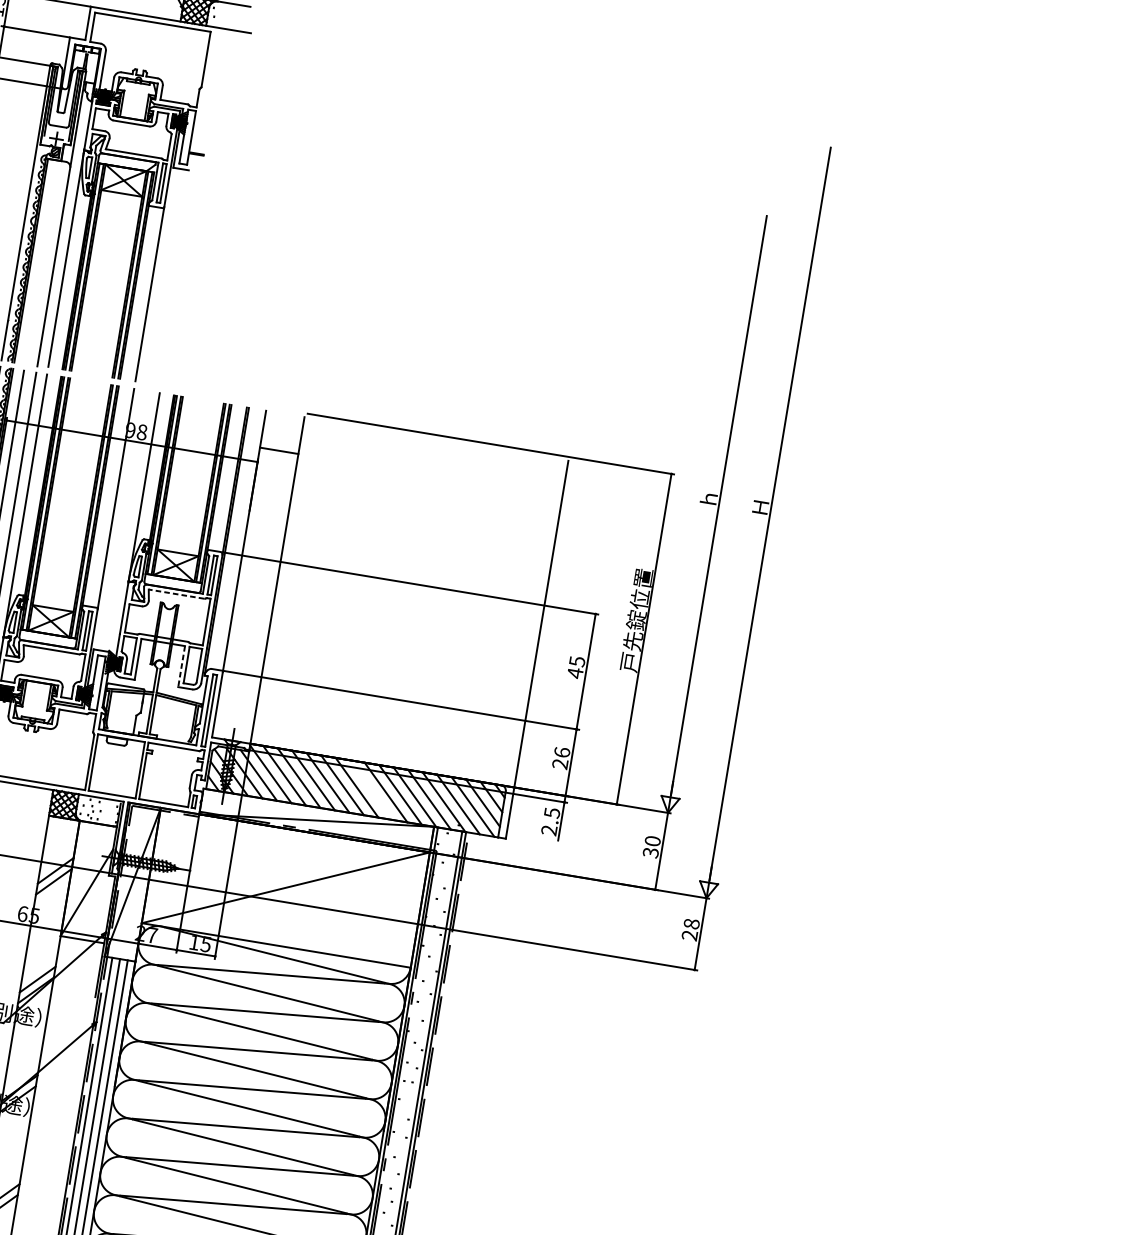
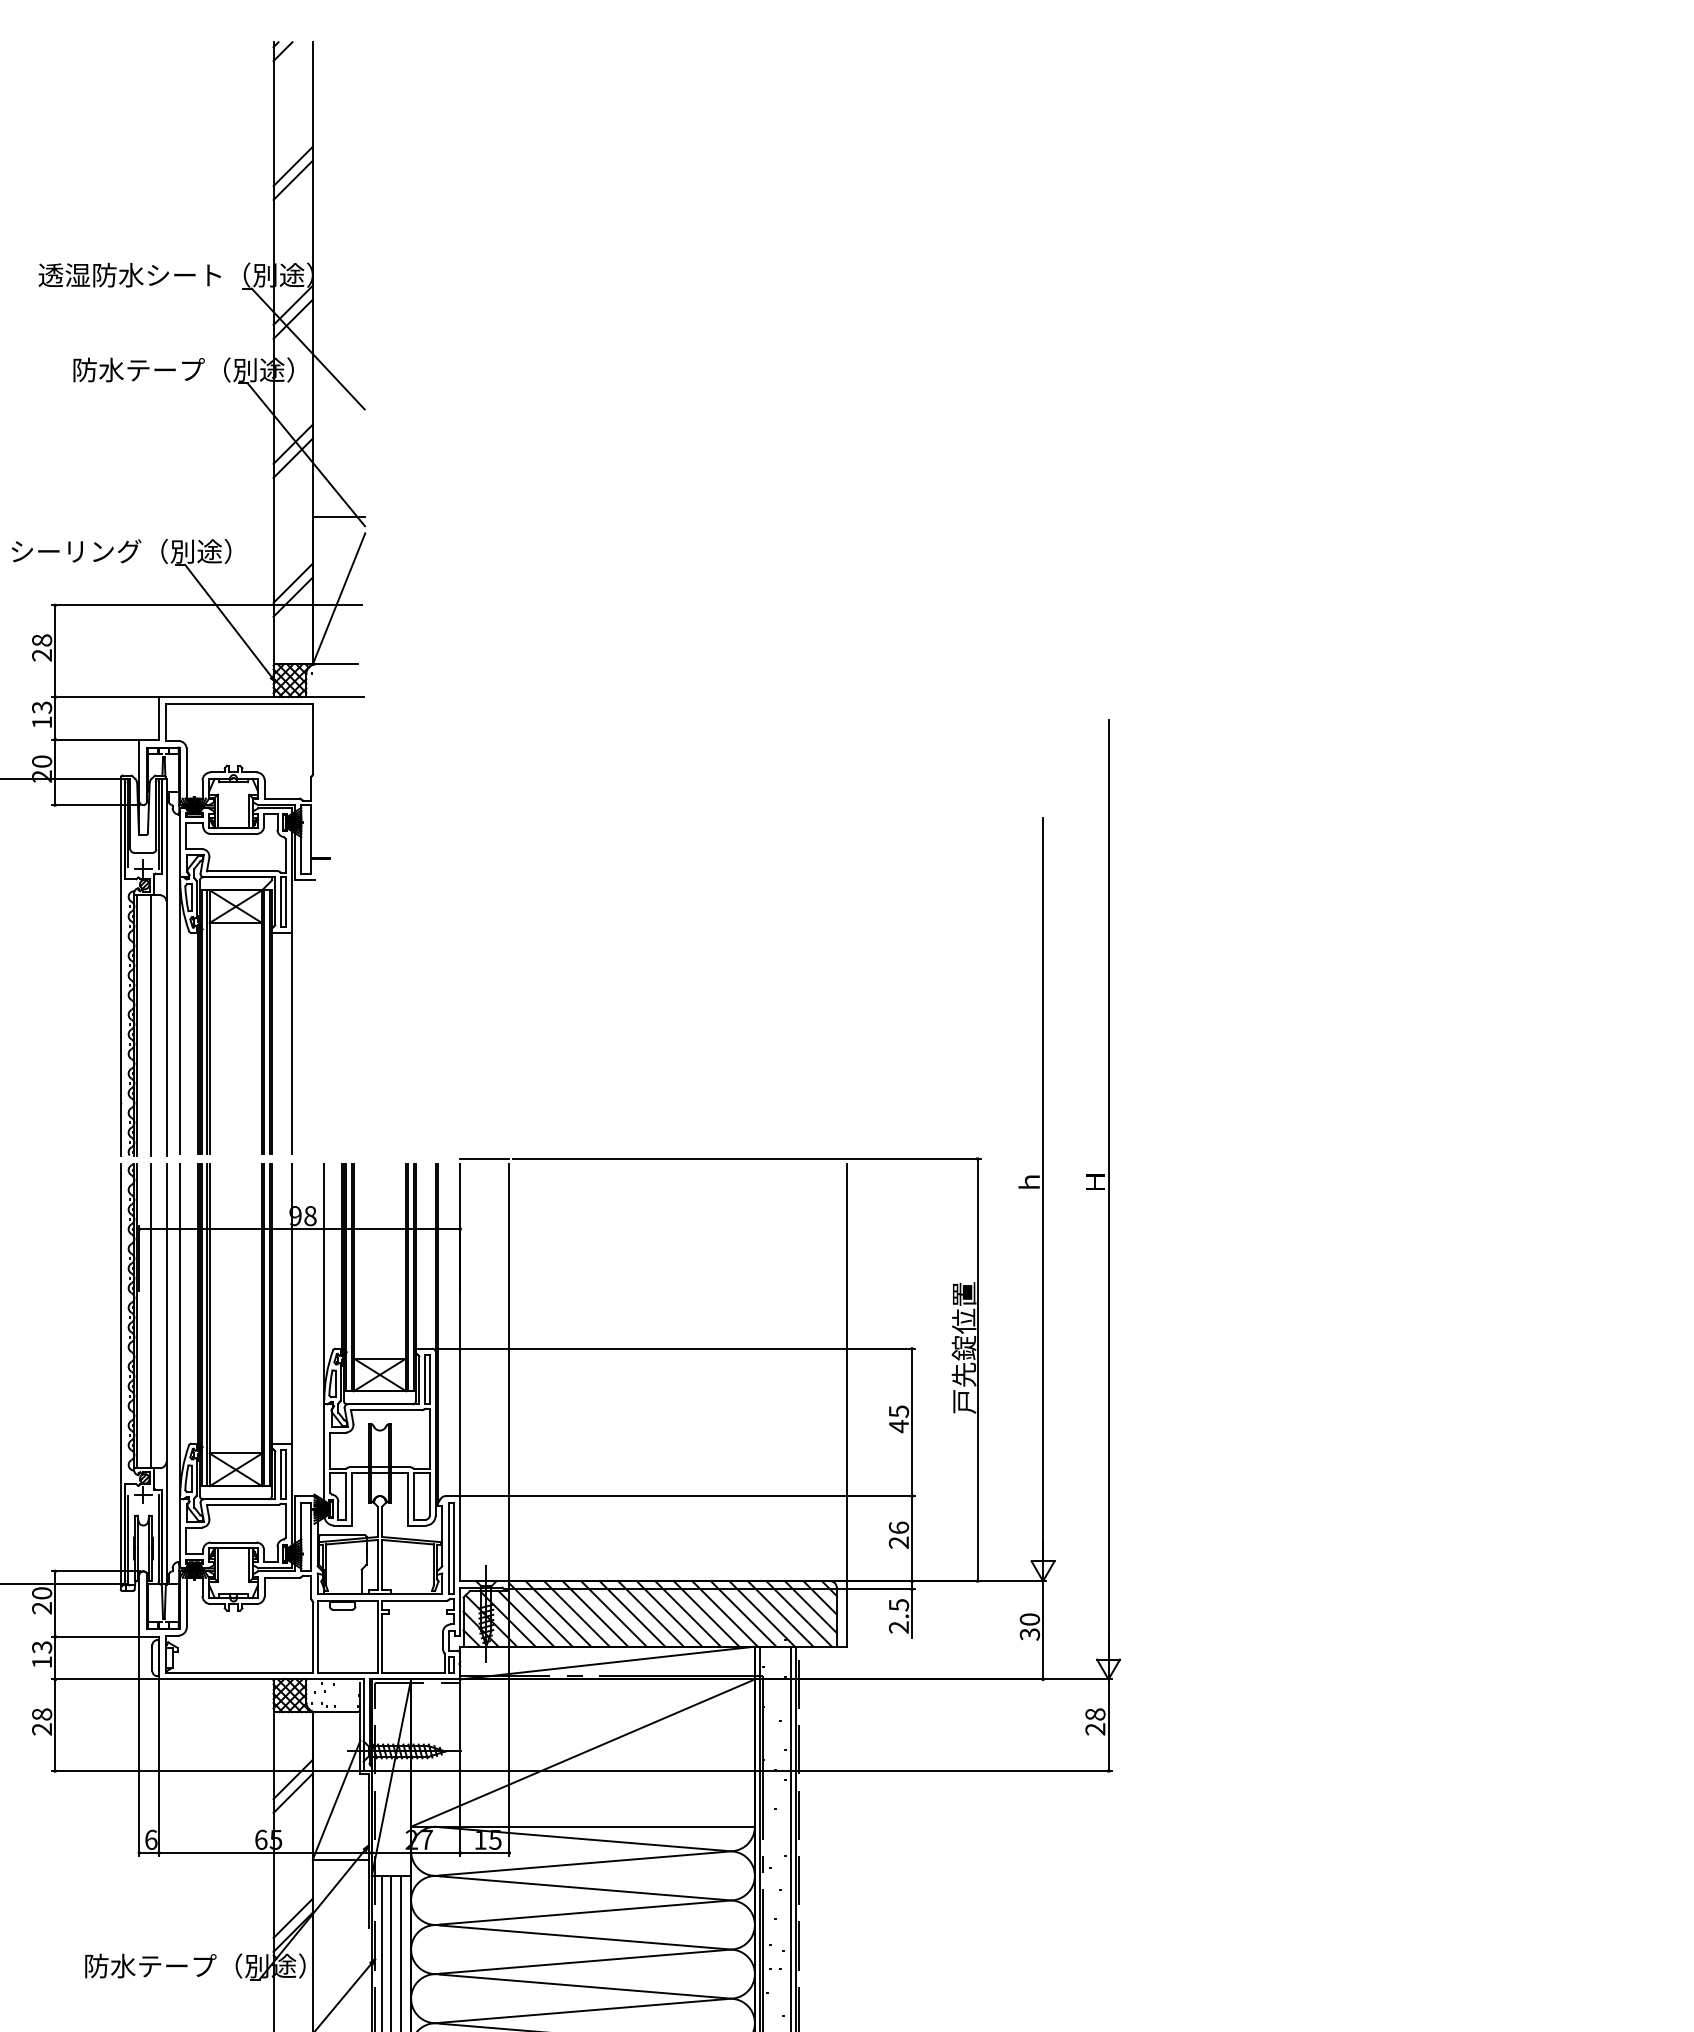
line: (41, 262) -> (150, 1025), added
line: (279, 450) -> (484, 1158), moved
line: (175, 594) -> (385, 1410), dashed -> solid
line: (181, 666) -> (407, 1499), dashed -> solid
line: (371, 789) -> (669, 1613), added

